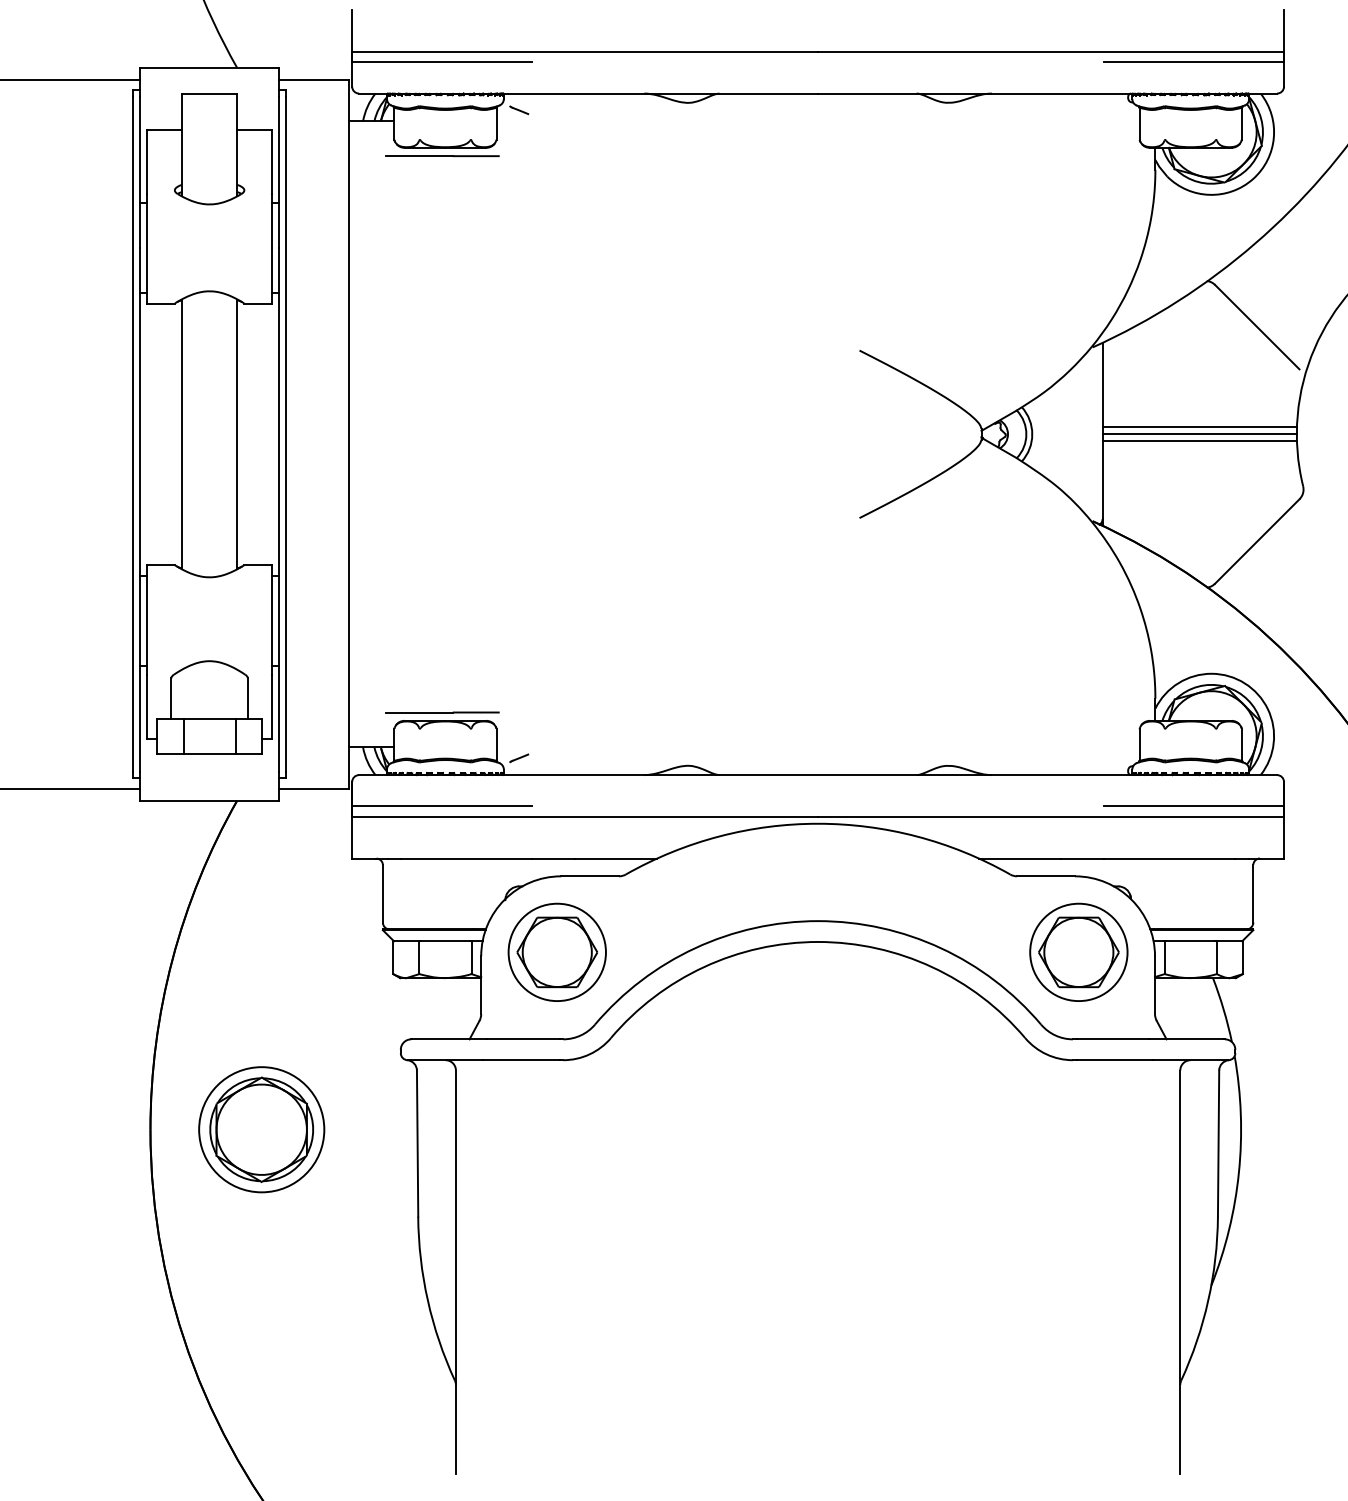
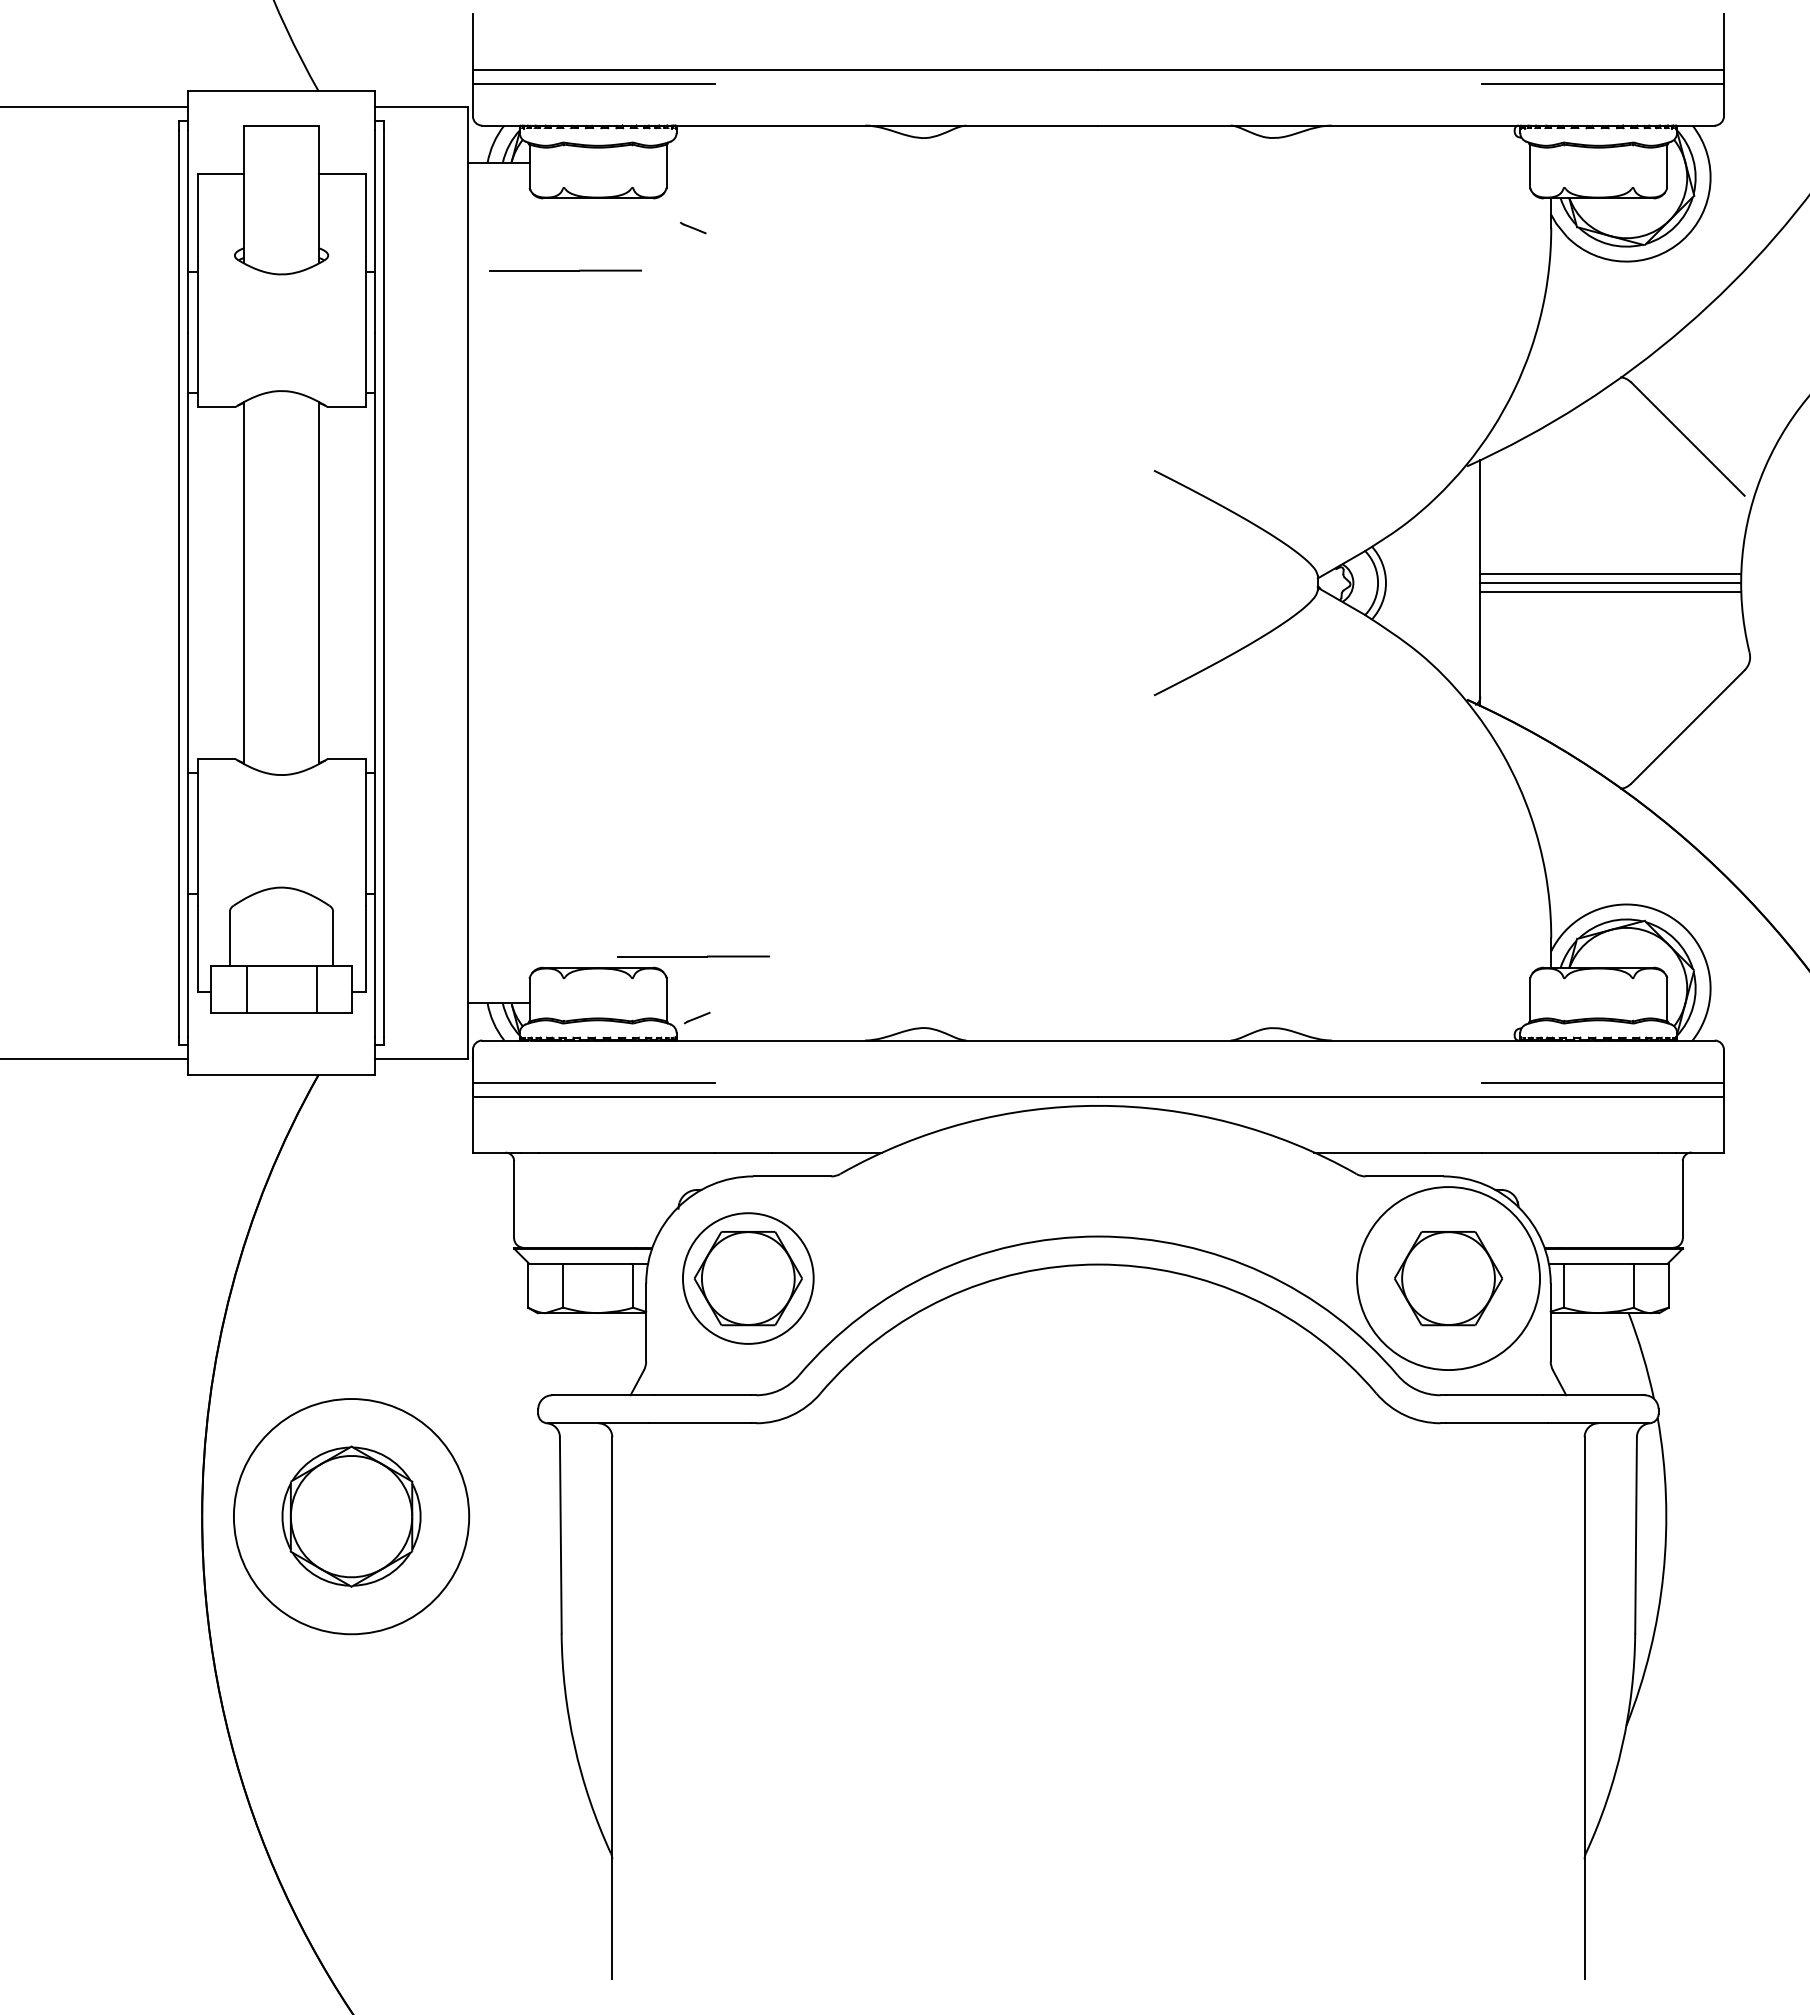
line: (519, 110) -> (693, 228), moved
line: (442, 156) -> (565, 270), moved
line: (442, 712) -> (693, 956), moved
circle: (1078, 952) -> (1448, 1278), size x1.4
circle: (261, 1129) -> (351, 1516), size x1.4

